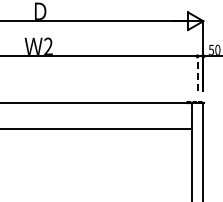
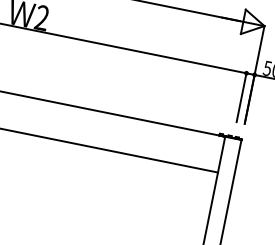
line: (197, 73) -> (241, 97), dashed -> solid

